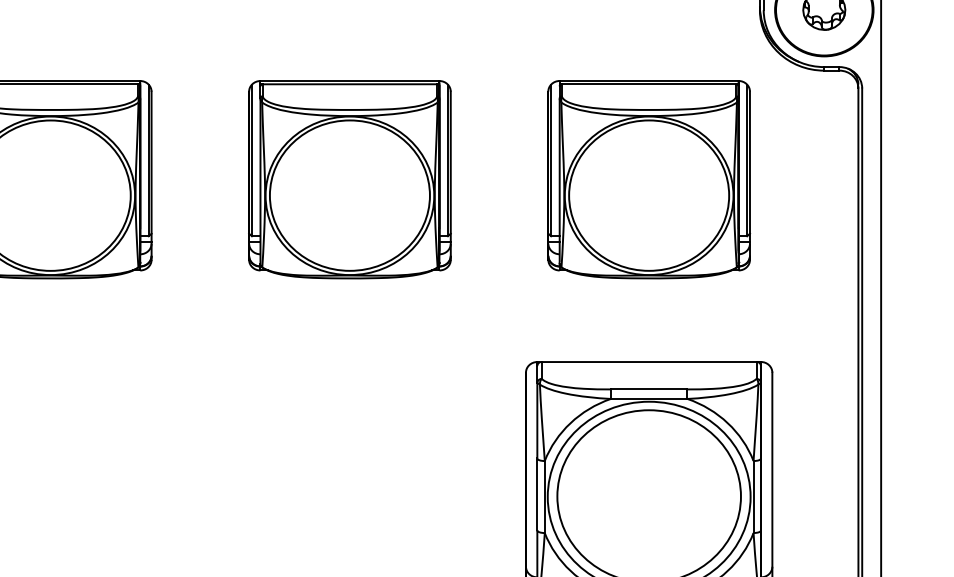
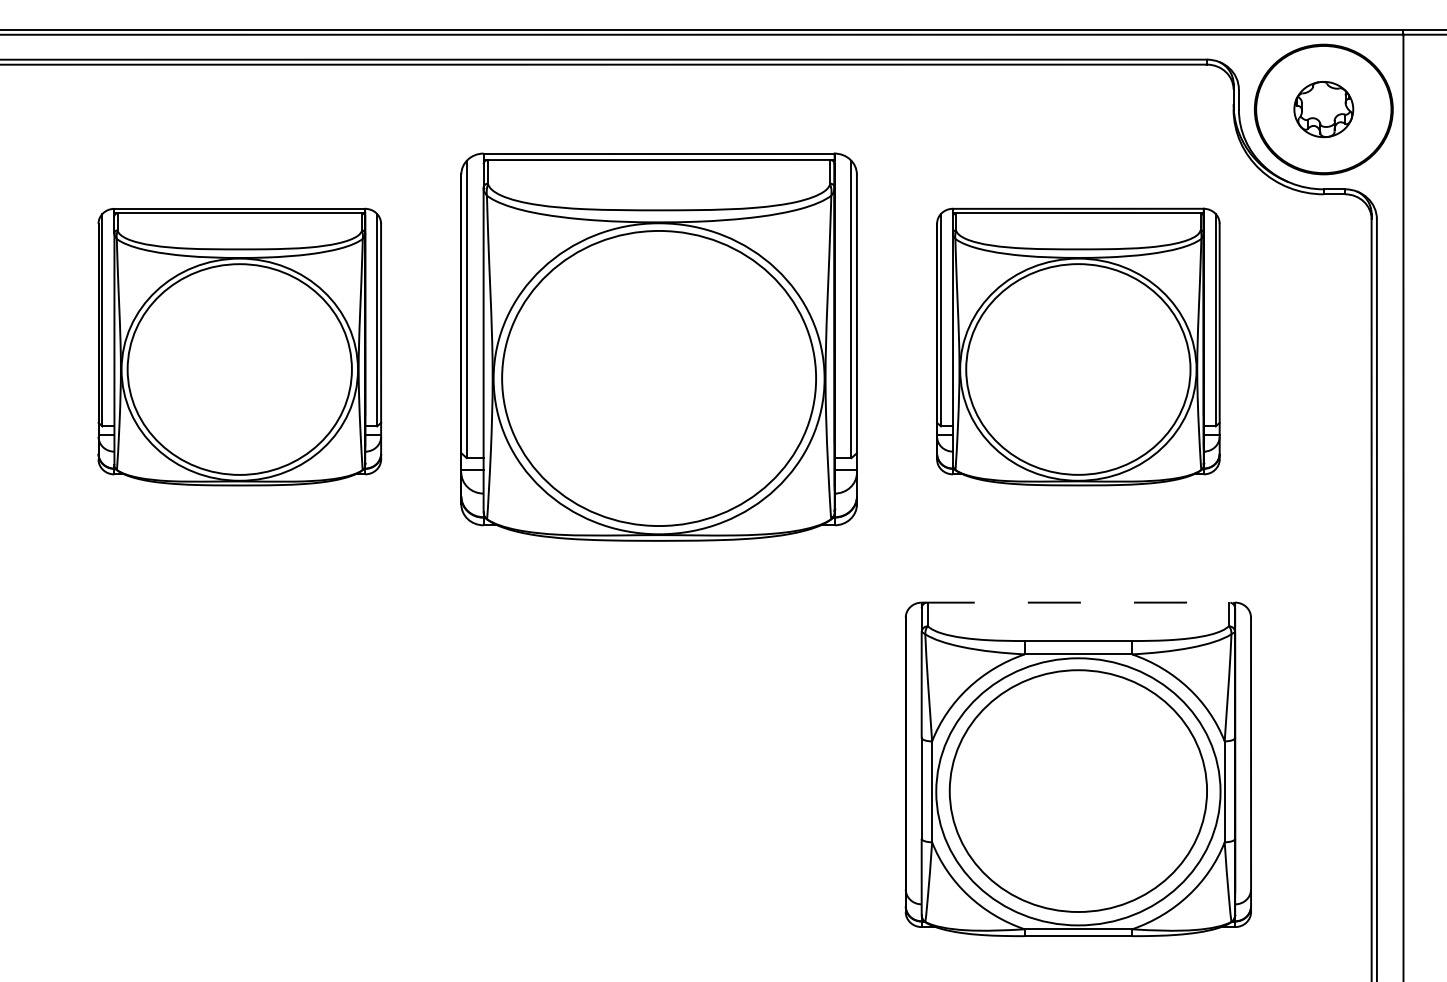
part: (349, 179) -> (658, 346), size x1.4
line: (649, 361) -> (1078, 602), solid -> dashed

